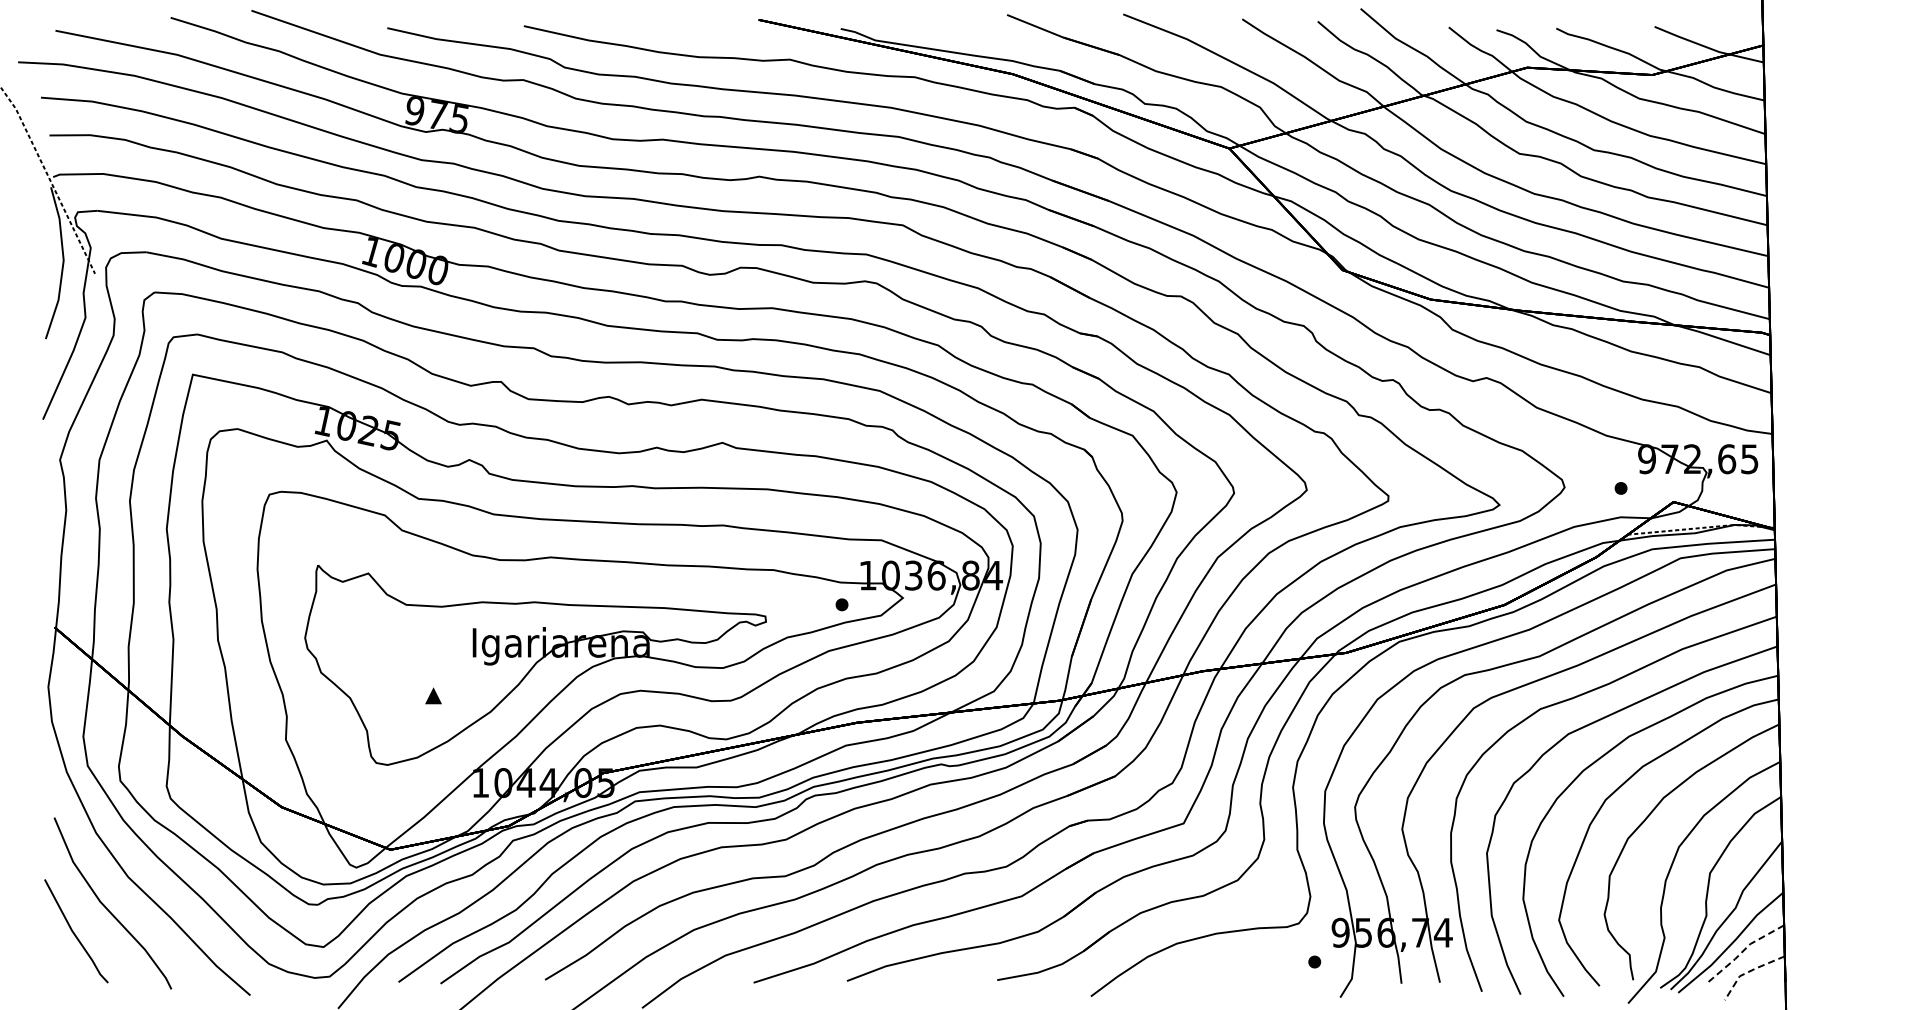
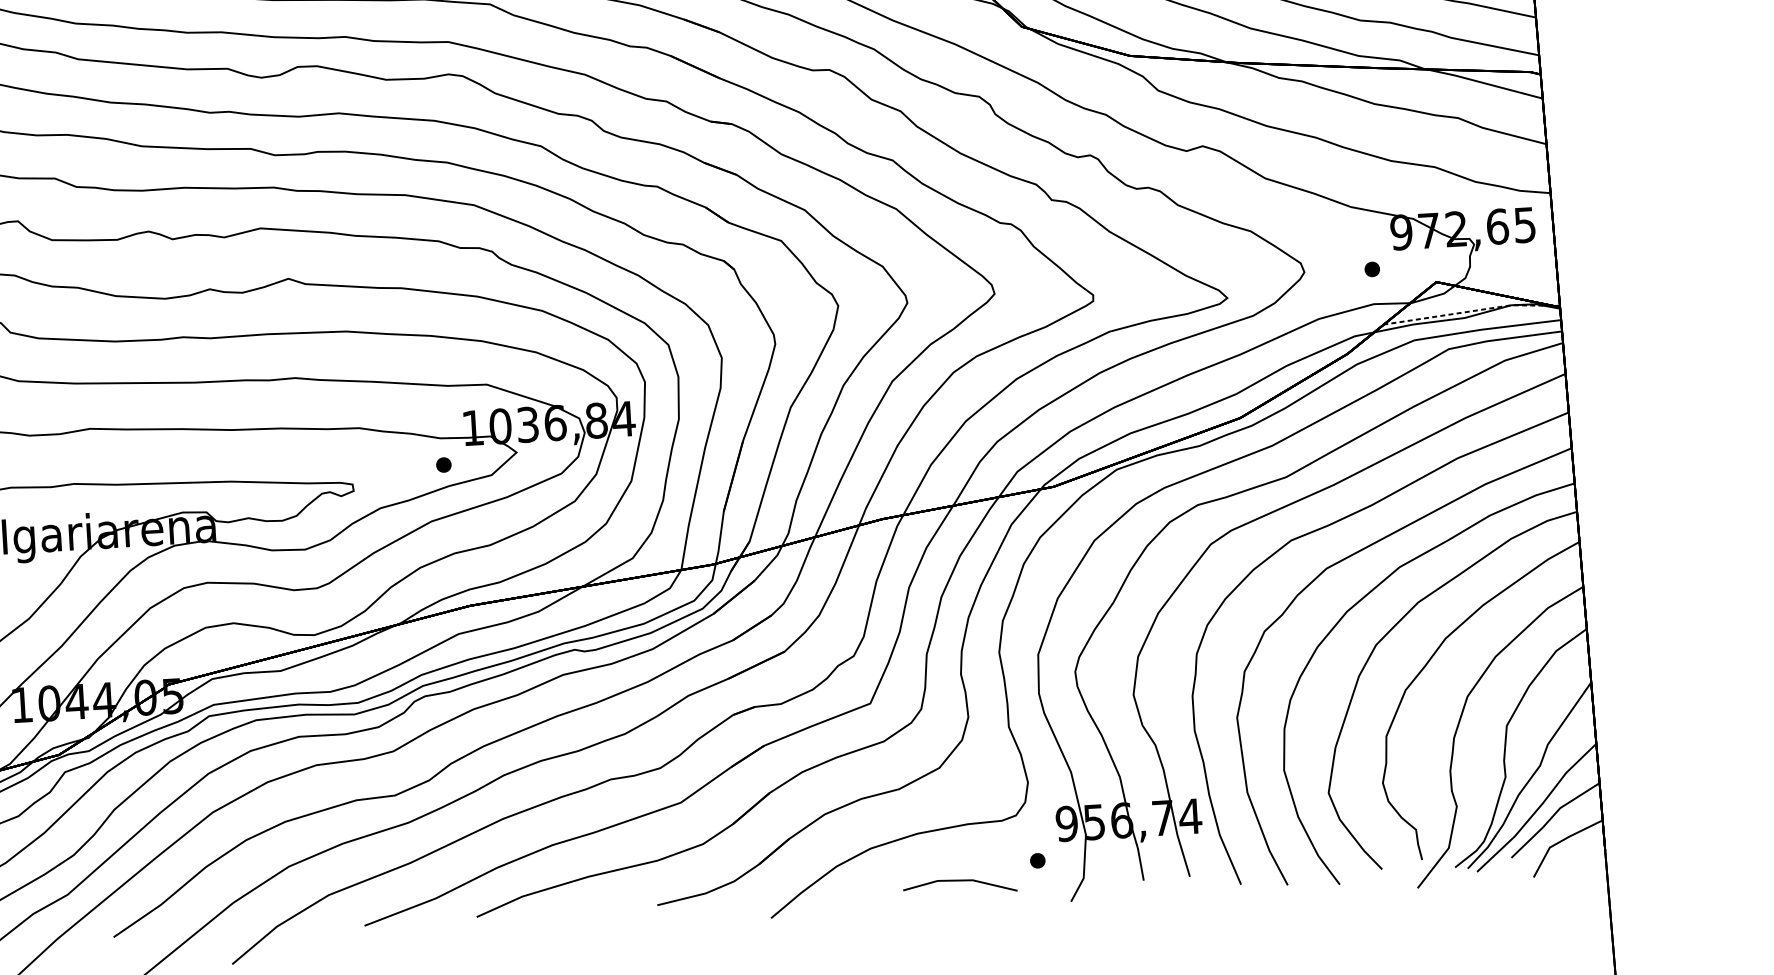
line: (1743, 950) -> (1552, 816), dashed -> solid
line: (1748, 972) -> (1560, 842), dashed -> solid
line: (1248, 975) -> (959, 881), added

